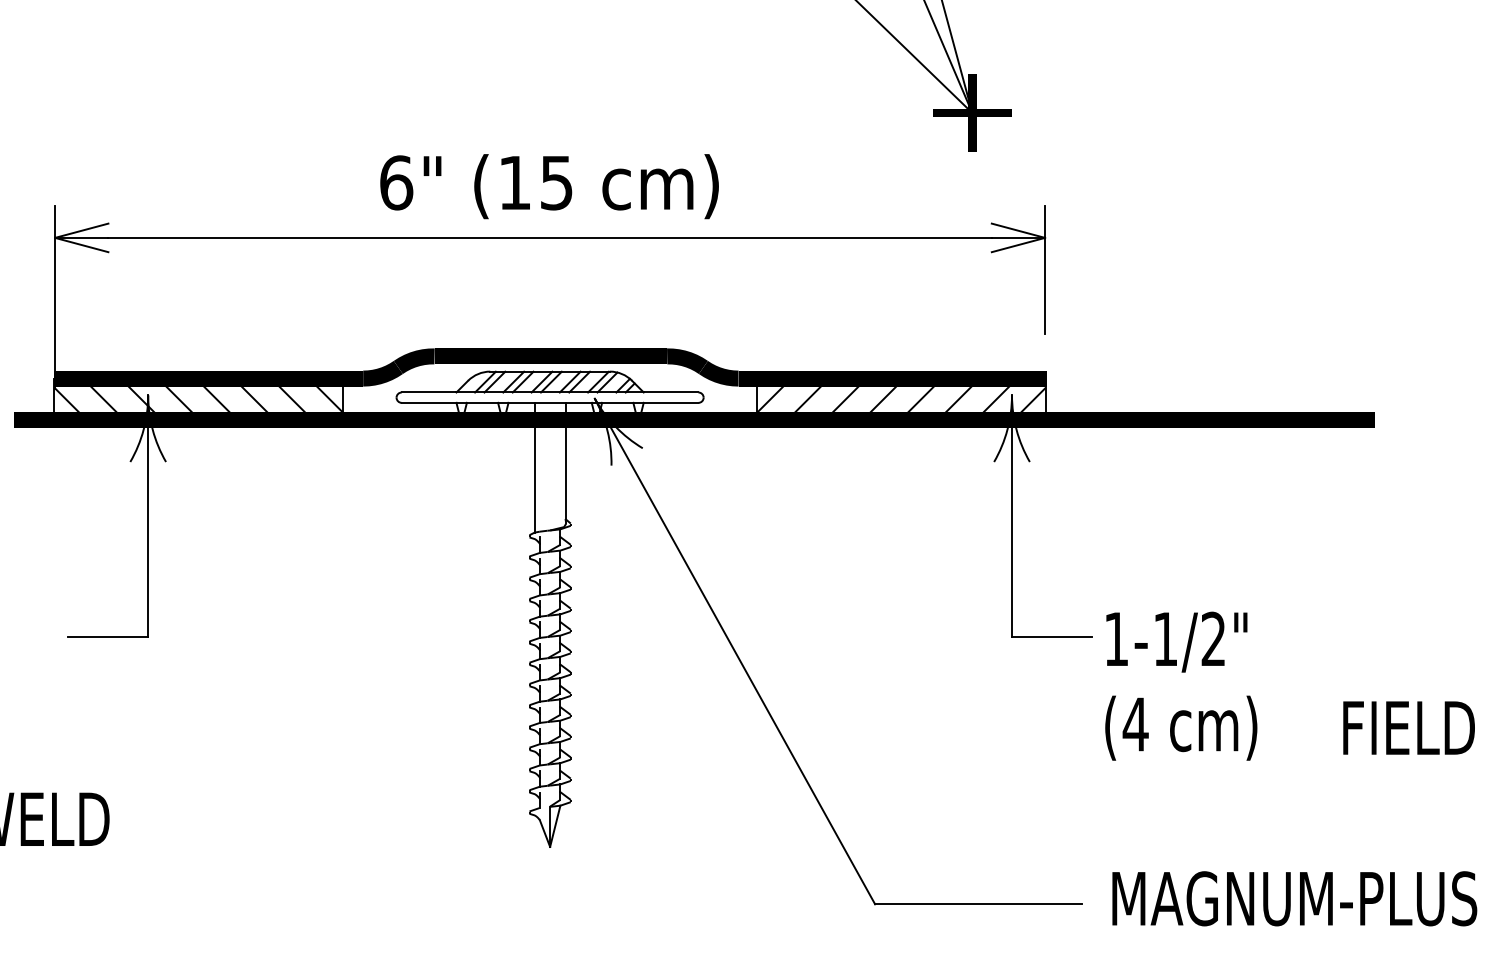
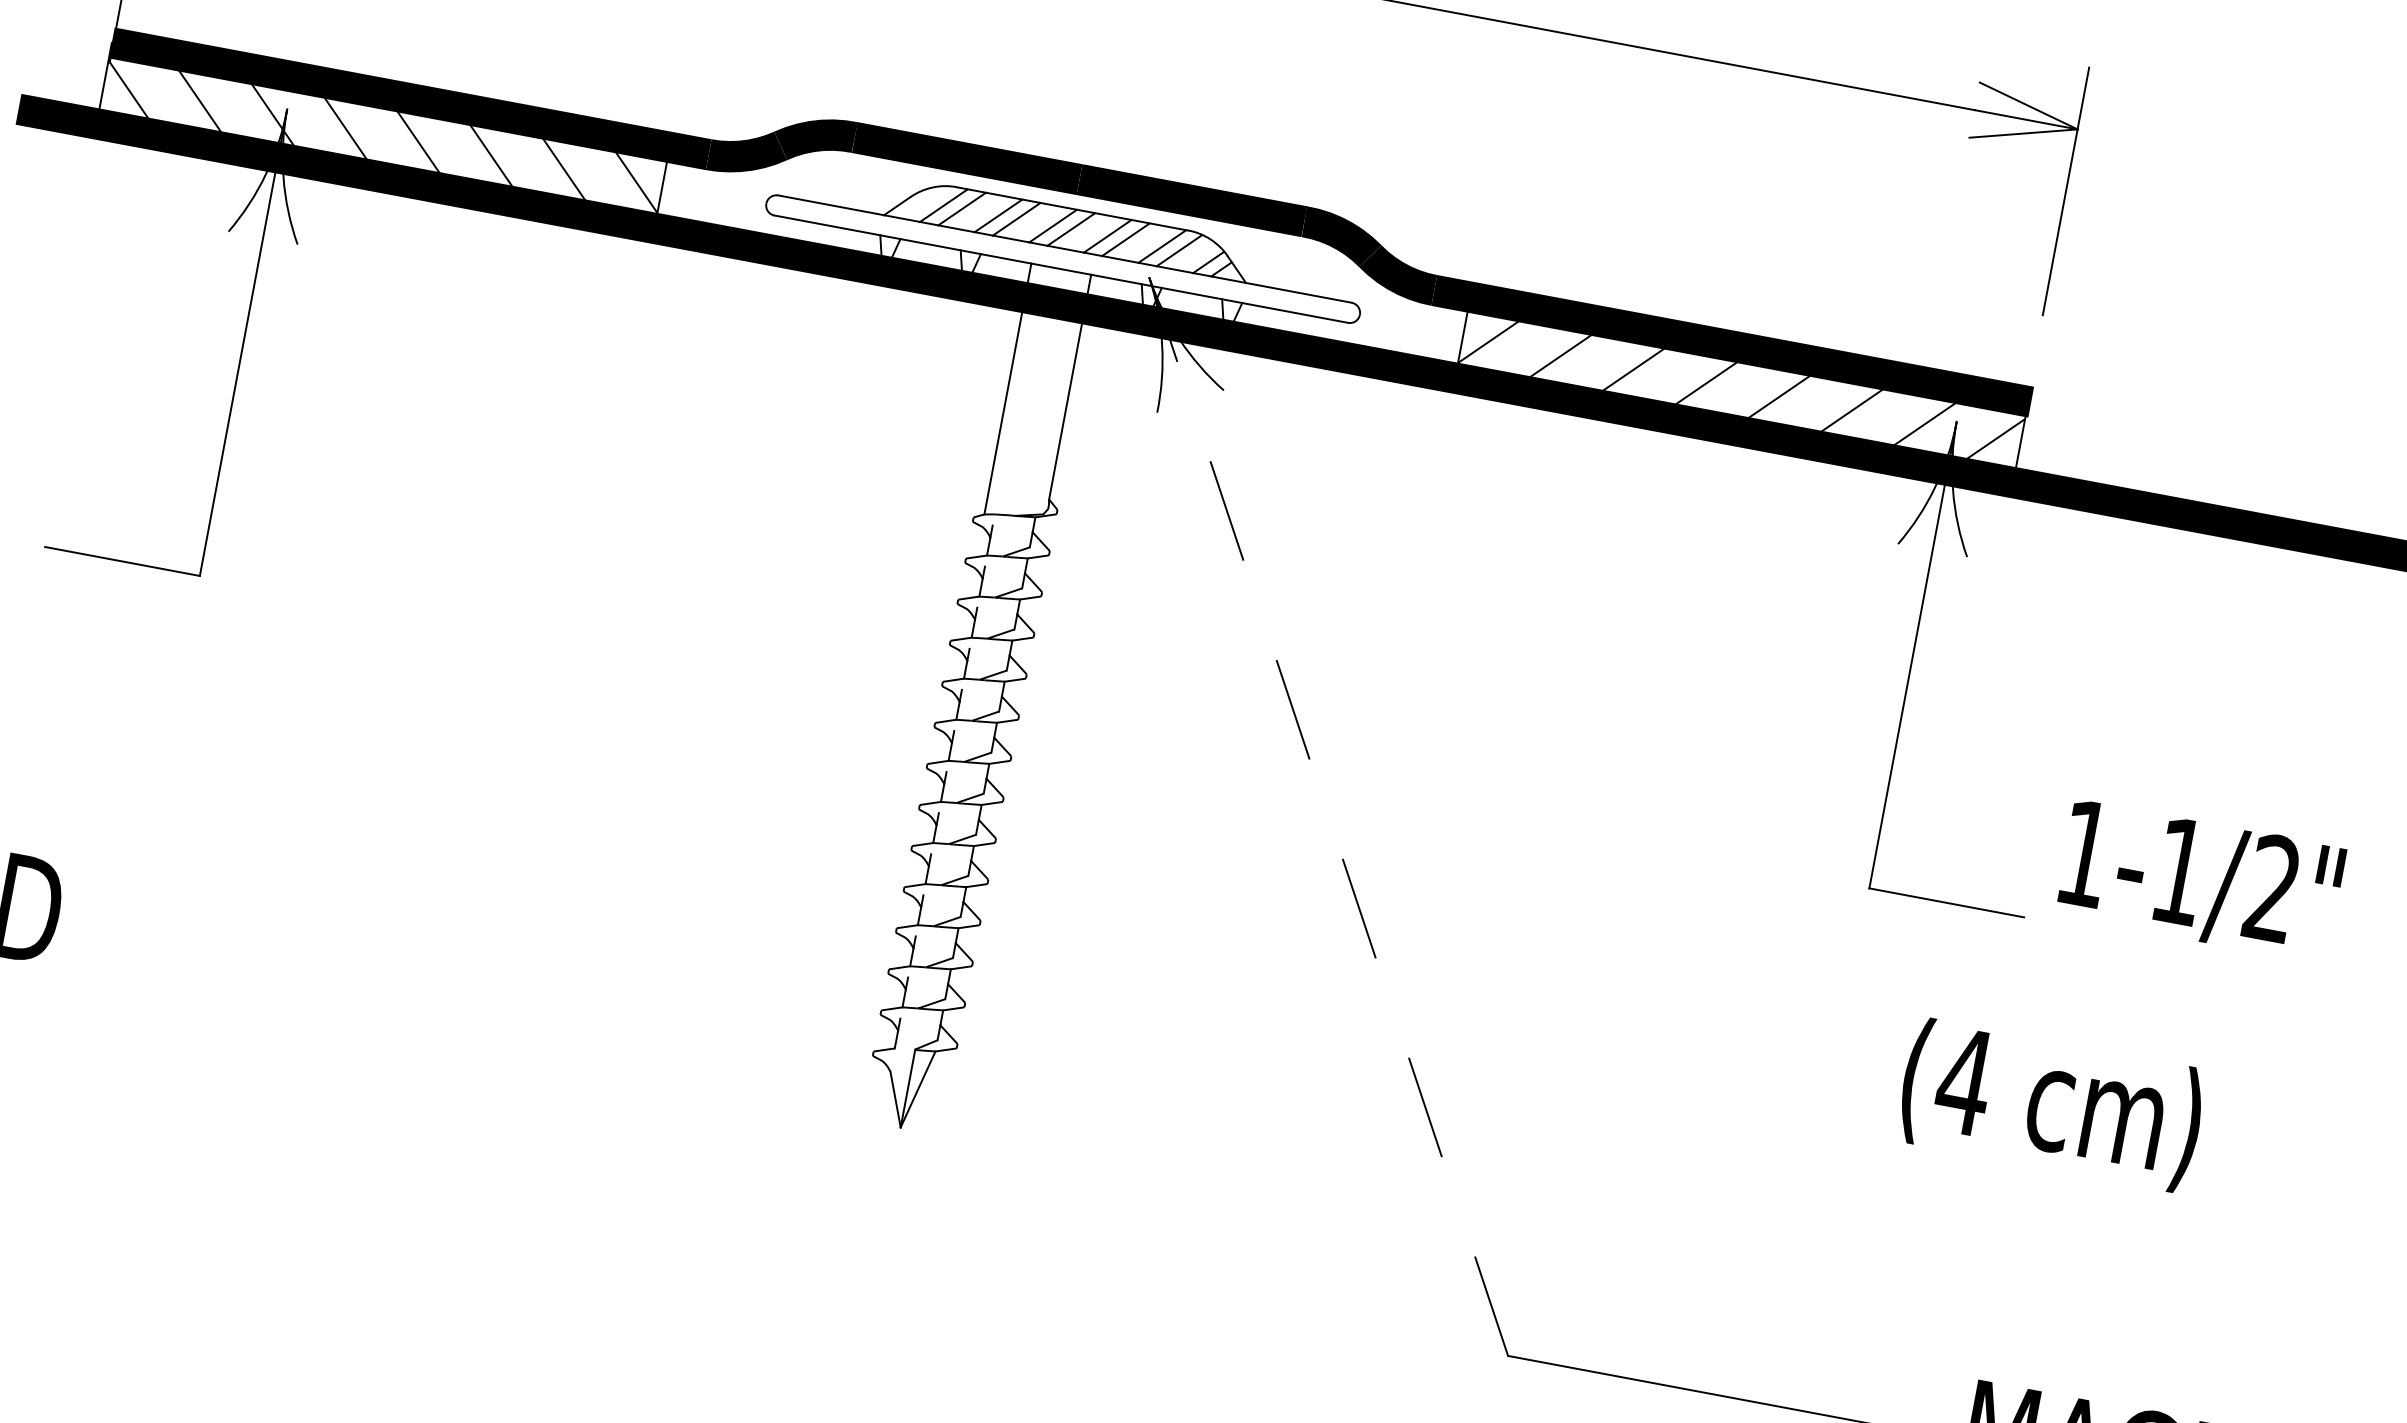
text: (1176, 641) -> (2200, 879), moved
line: (734, 651) -> (1327, 816), solid -> dashed
text: (1181, 727) -> (2052, 1104), moved

